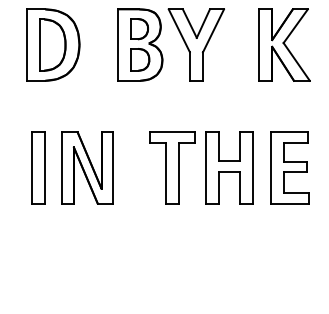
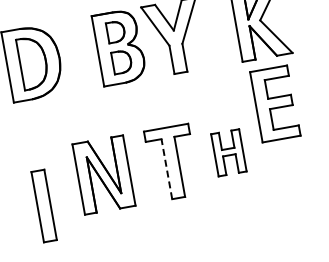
part: (38, 167) -> (44, 205), moved
part: (87, 167) -> (103, 174), moved
part: (229, 167) -> (228, 152), size x0.6
part: (289, 167) -> (274, 103), moved
line: (165, 172) -> (166, 168), solid -> dashed

